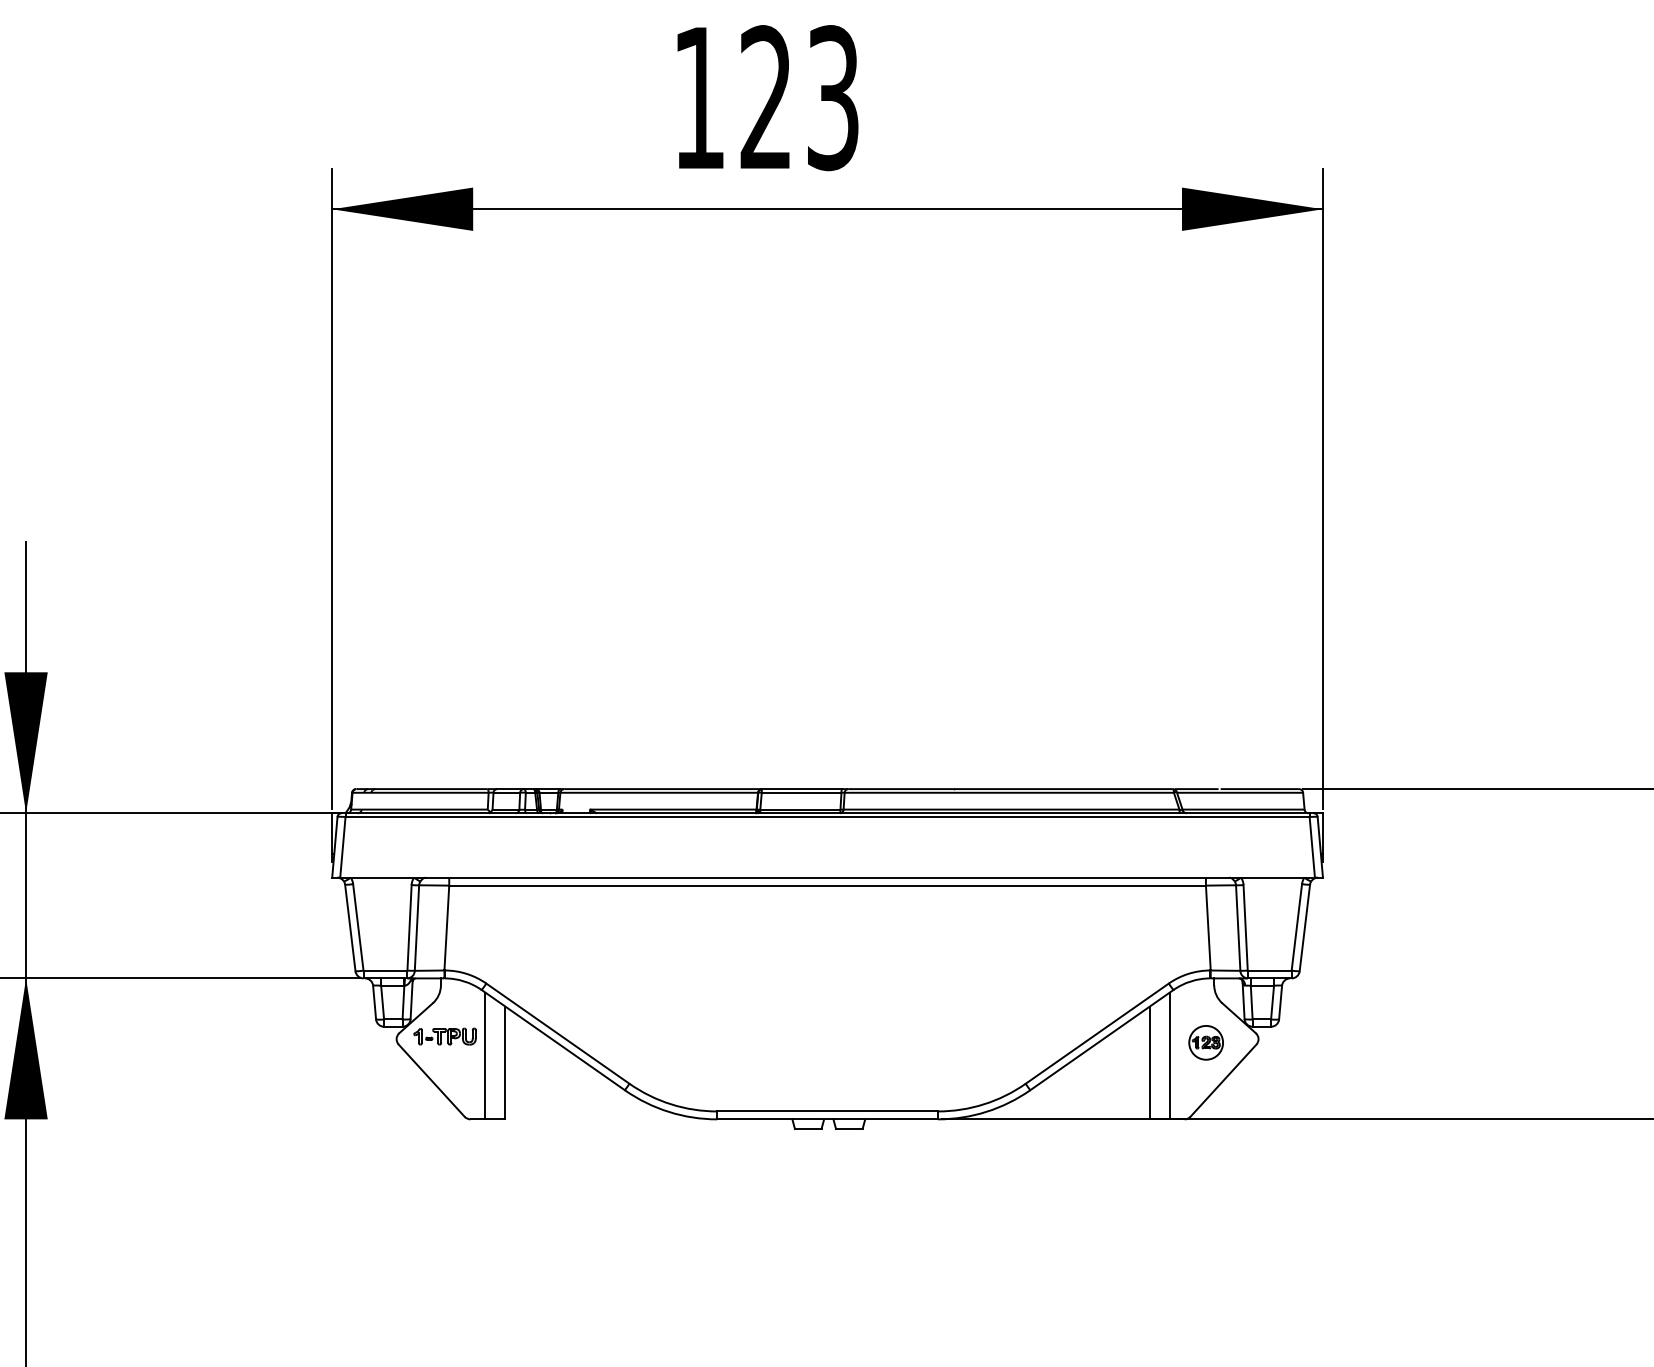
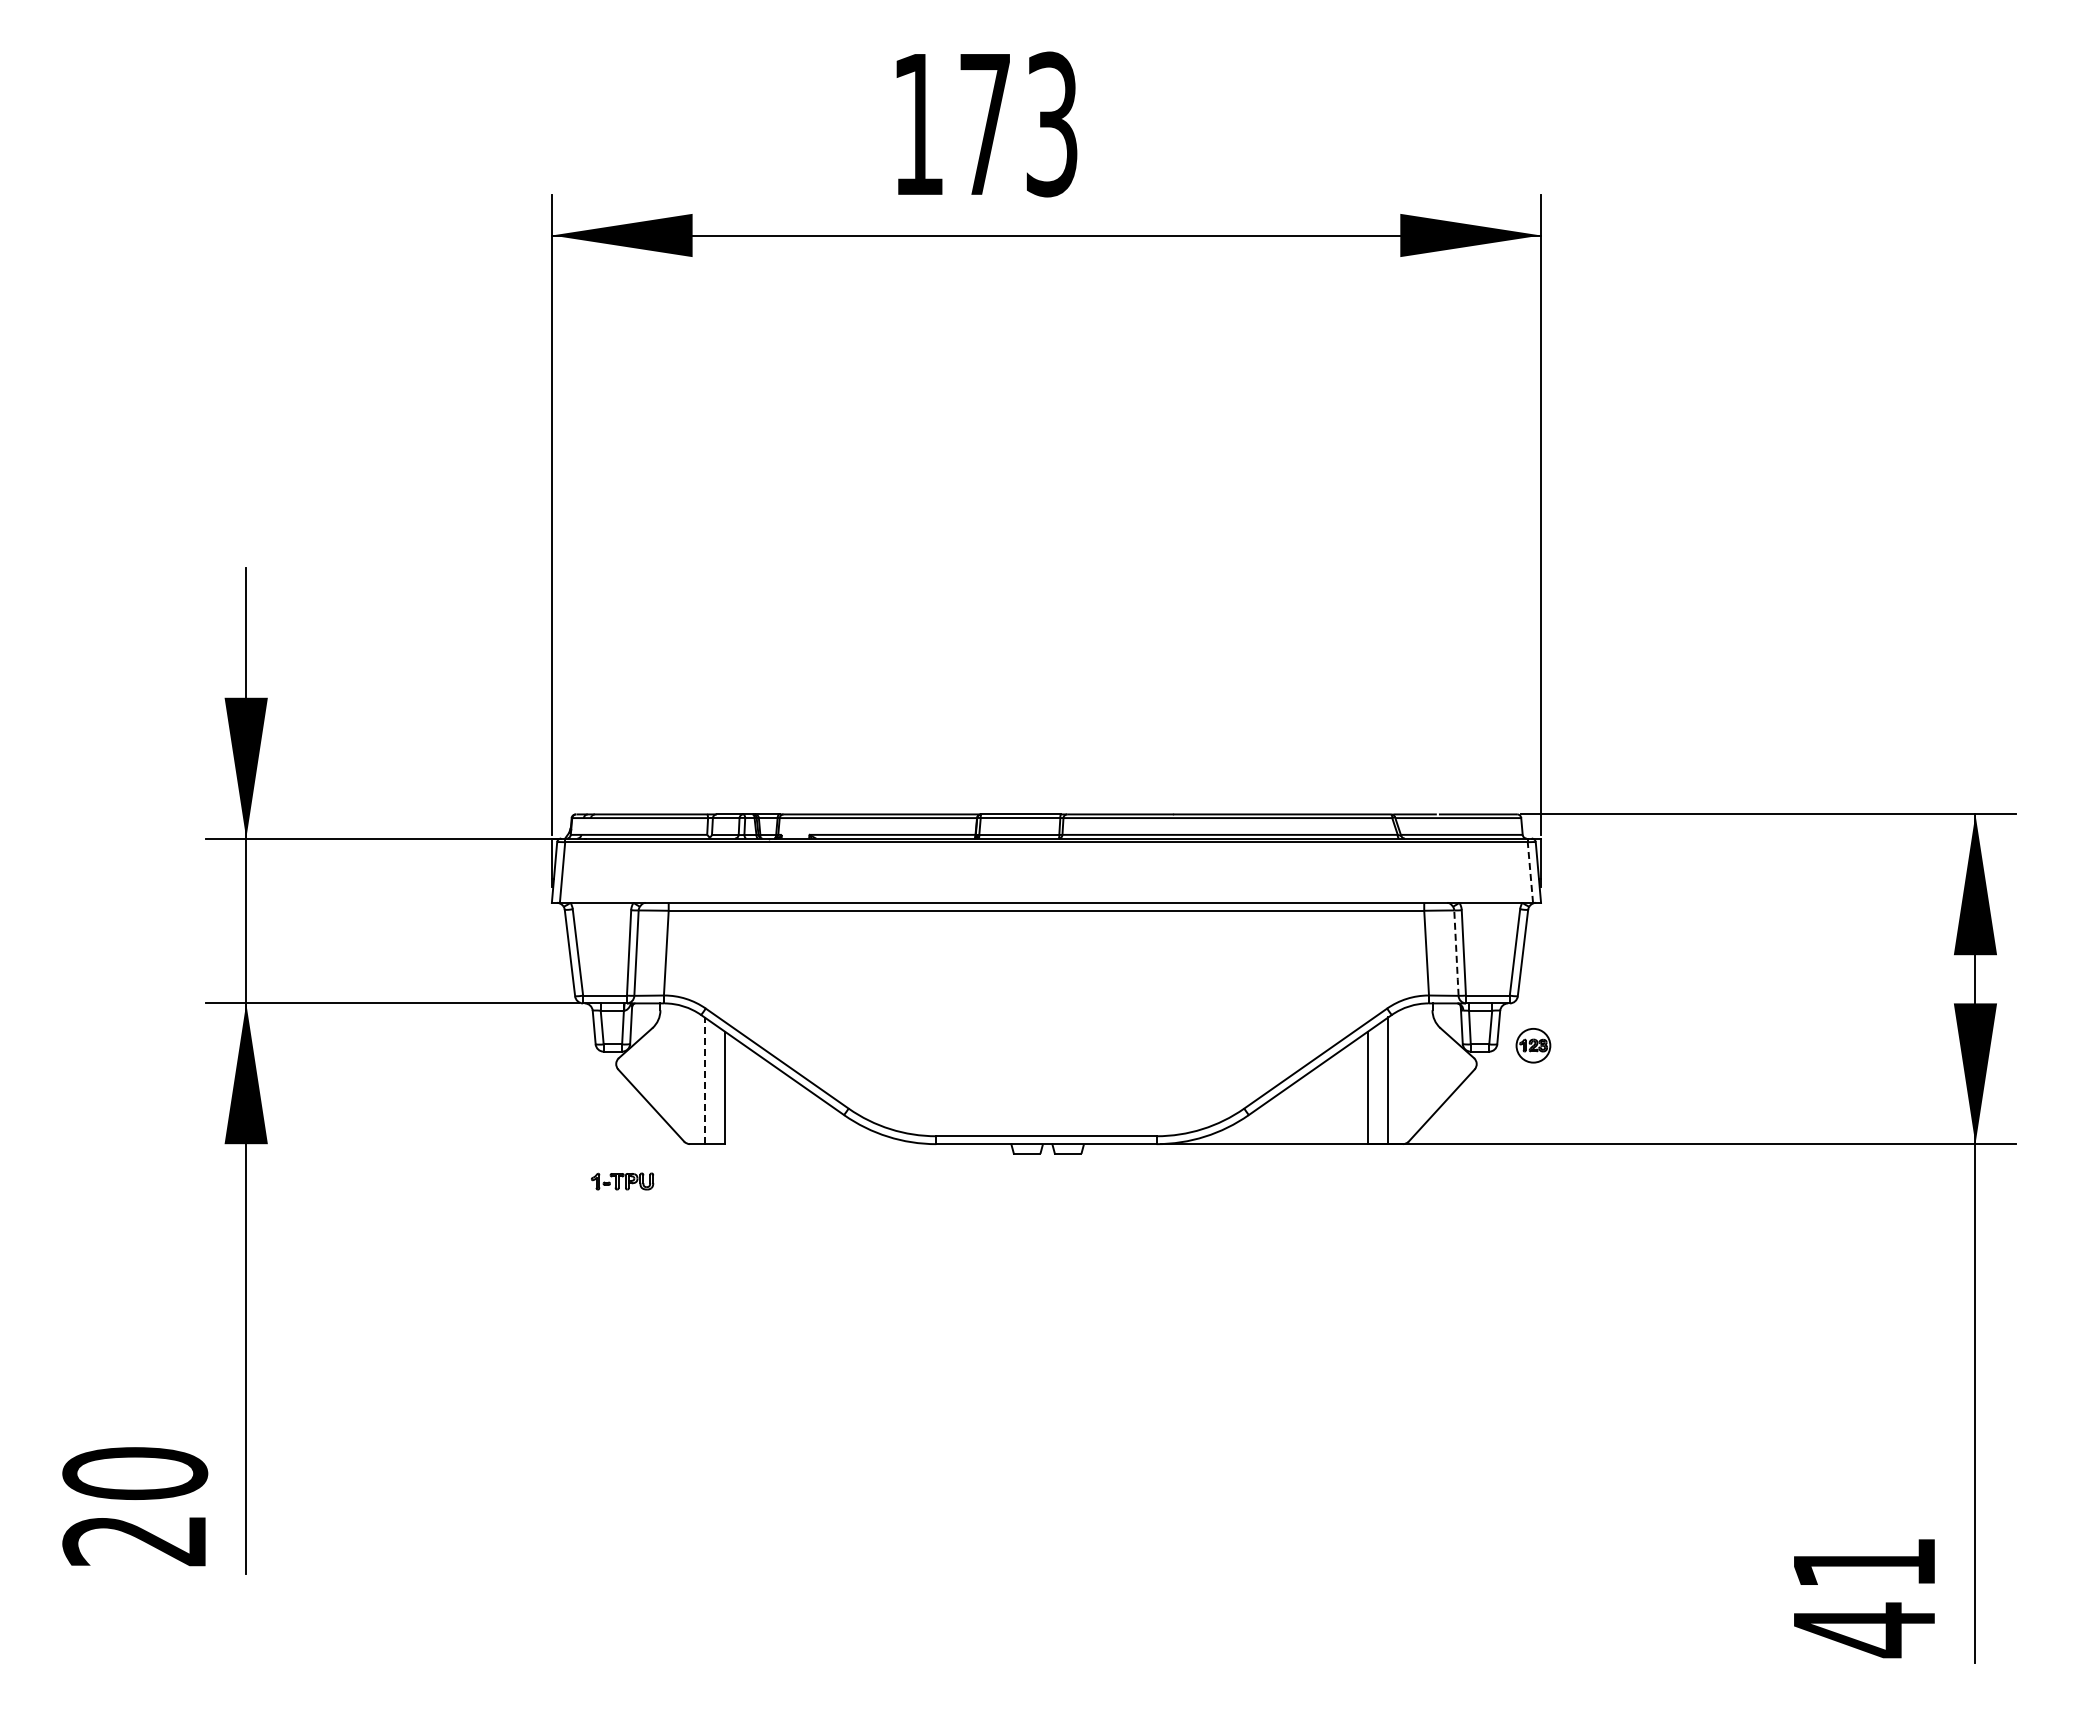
text: (765, 96) -> (984, 122), 123 -> 173
line: (1312, 847) -> (1530, 872), solid -> dashed
line: (1238, 928) -> (1456, 953), solid -> dashed
part: (445, 1036) -> (622, 1181), moved
part: (1206, 1042) -> (1533, 1045), moved
line: (485, 1055) -> (704, 1080), solid -> dashed

